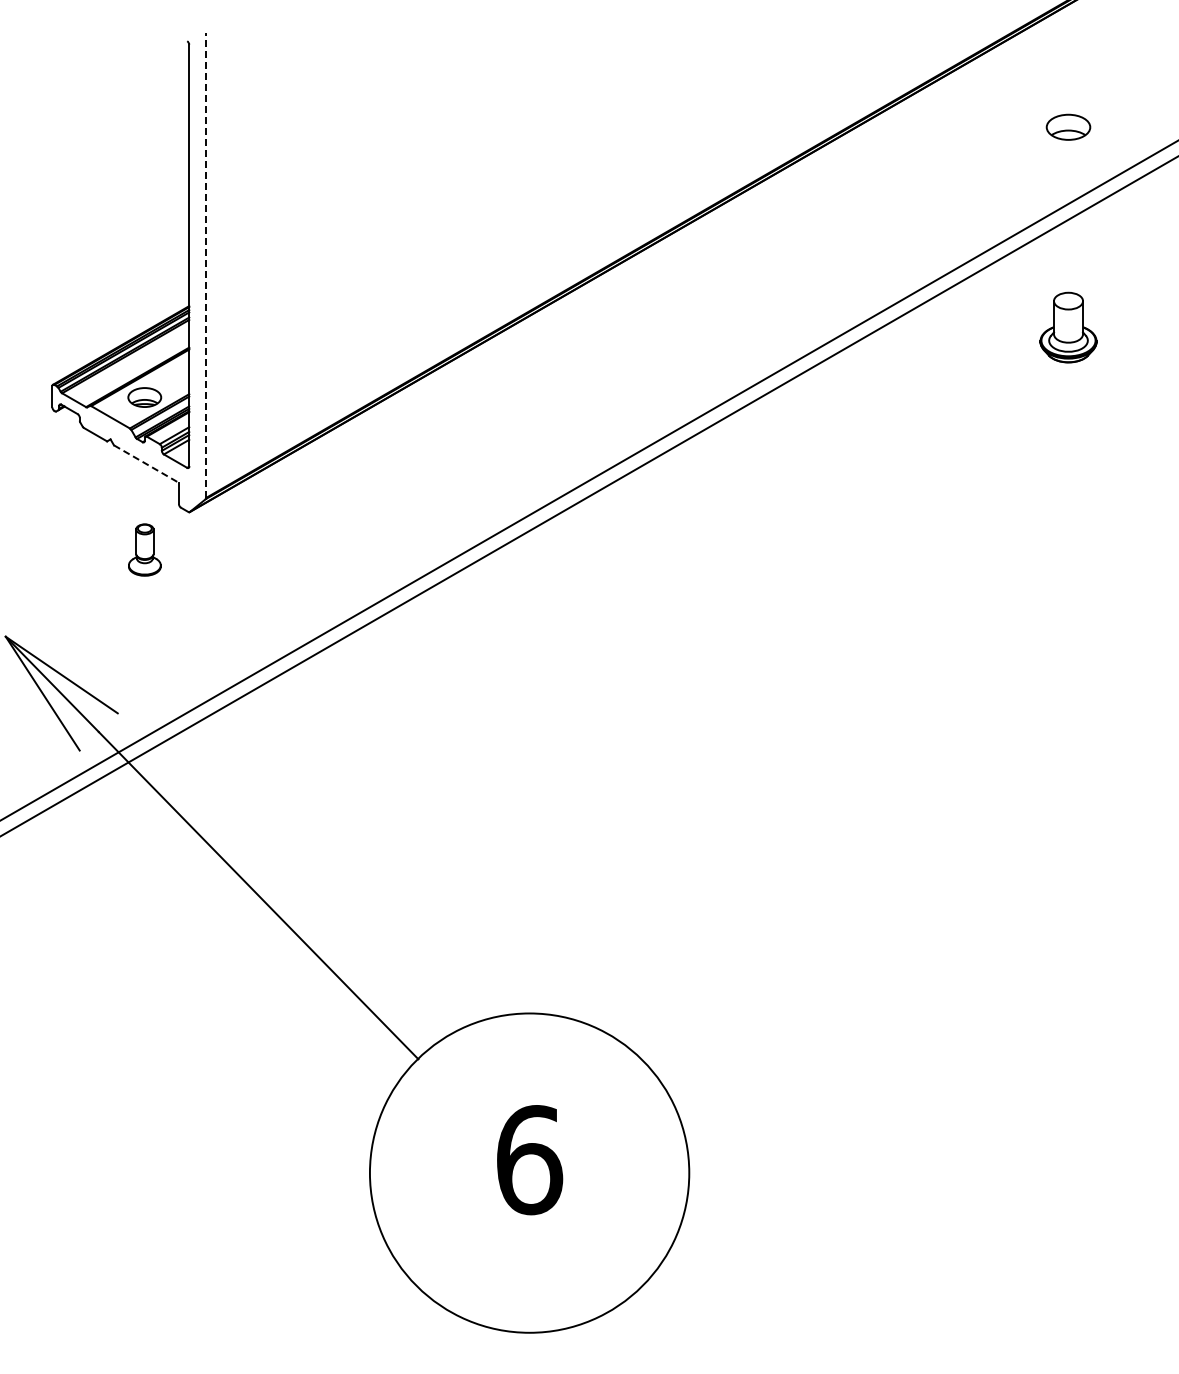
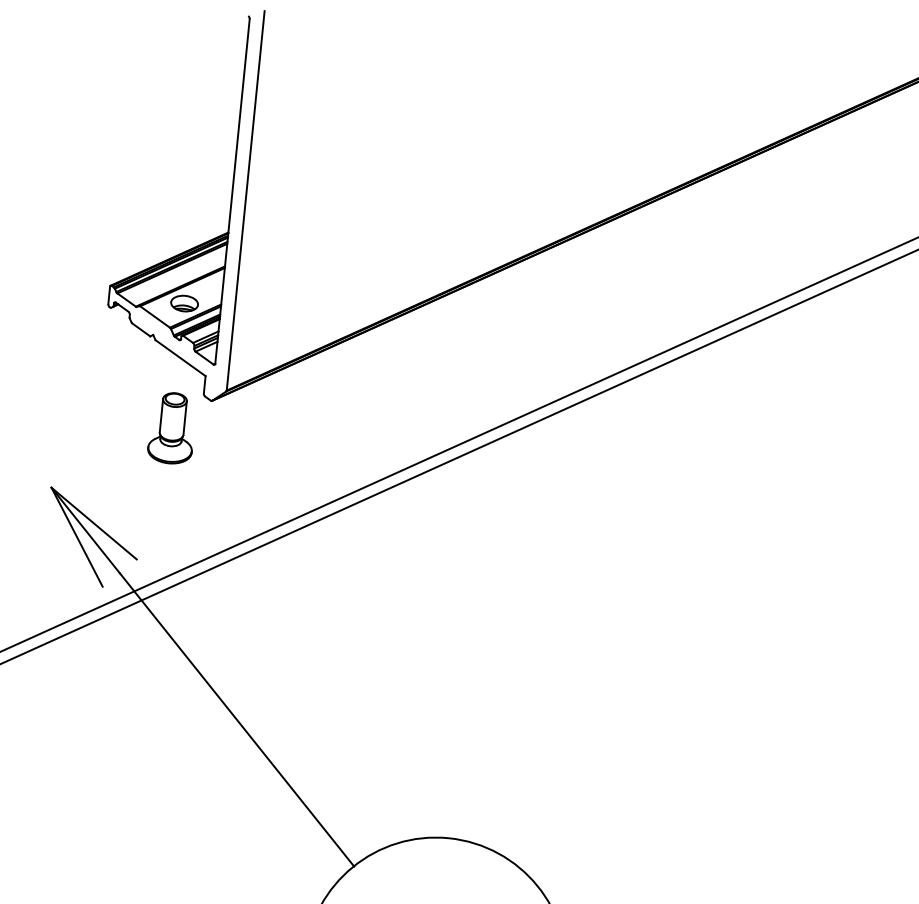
line: (206, 265) -> (245, 200), dashed -> solid
line: (146, 464) -> (180, 358), dashed -> solid
part: (144, 549) -> (171, 427), size x1.67

